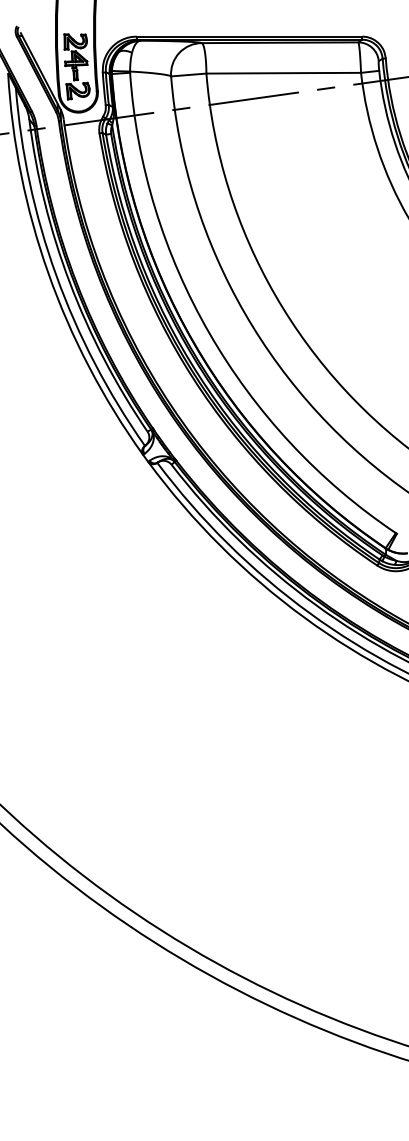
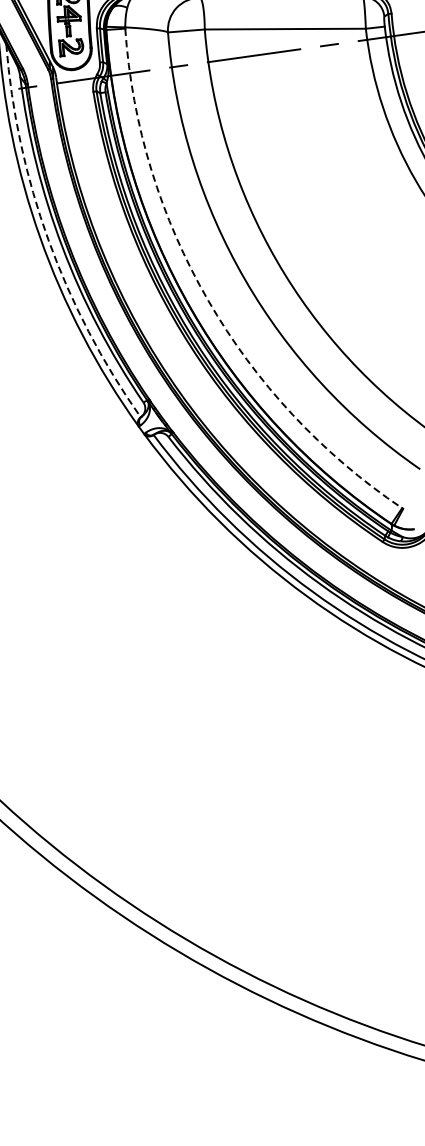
arc: (56, 275) -> (48, 239), solid -> dashed
arc: (209, 333) -> (207, 300), solid -> dashed

